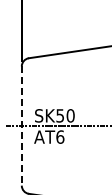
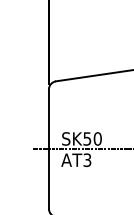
line: (21, 126) -> (48, 149), dashed -> solid
text: (60, 137) -> (87, 160), AT6 -> AT3

